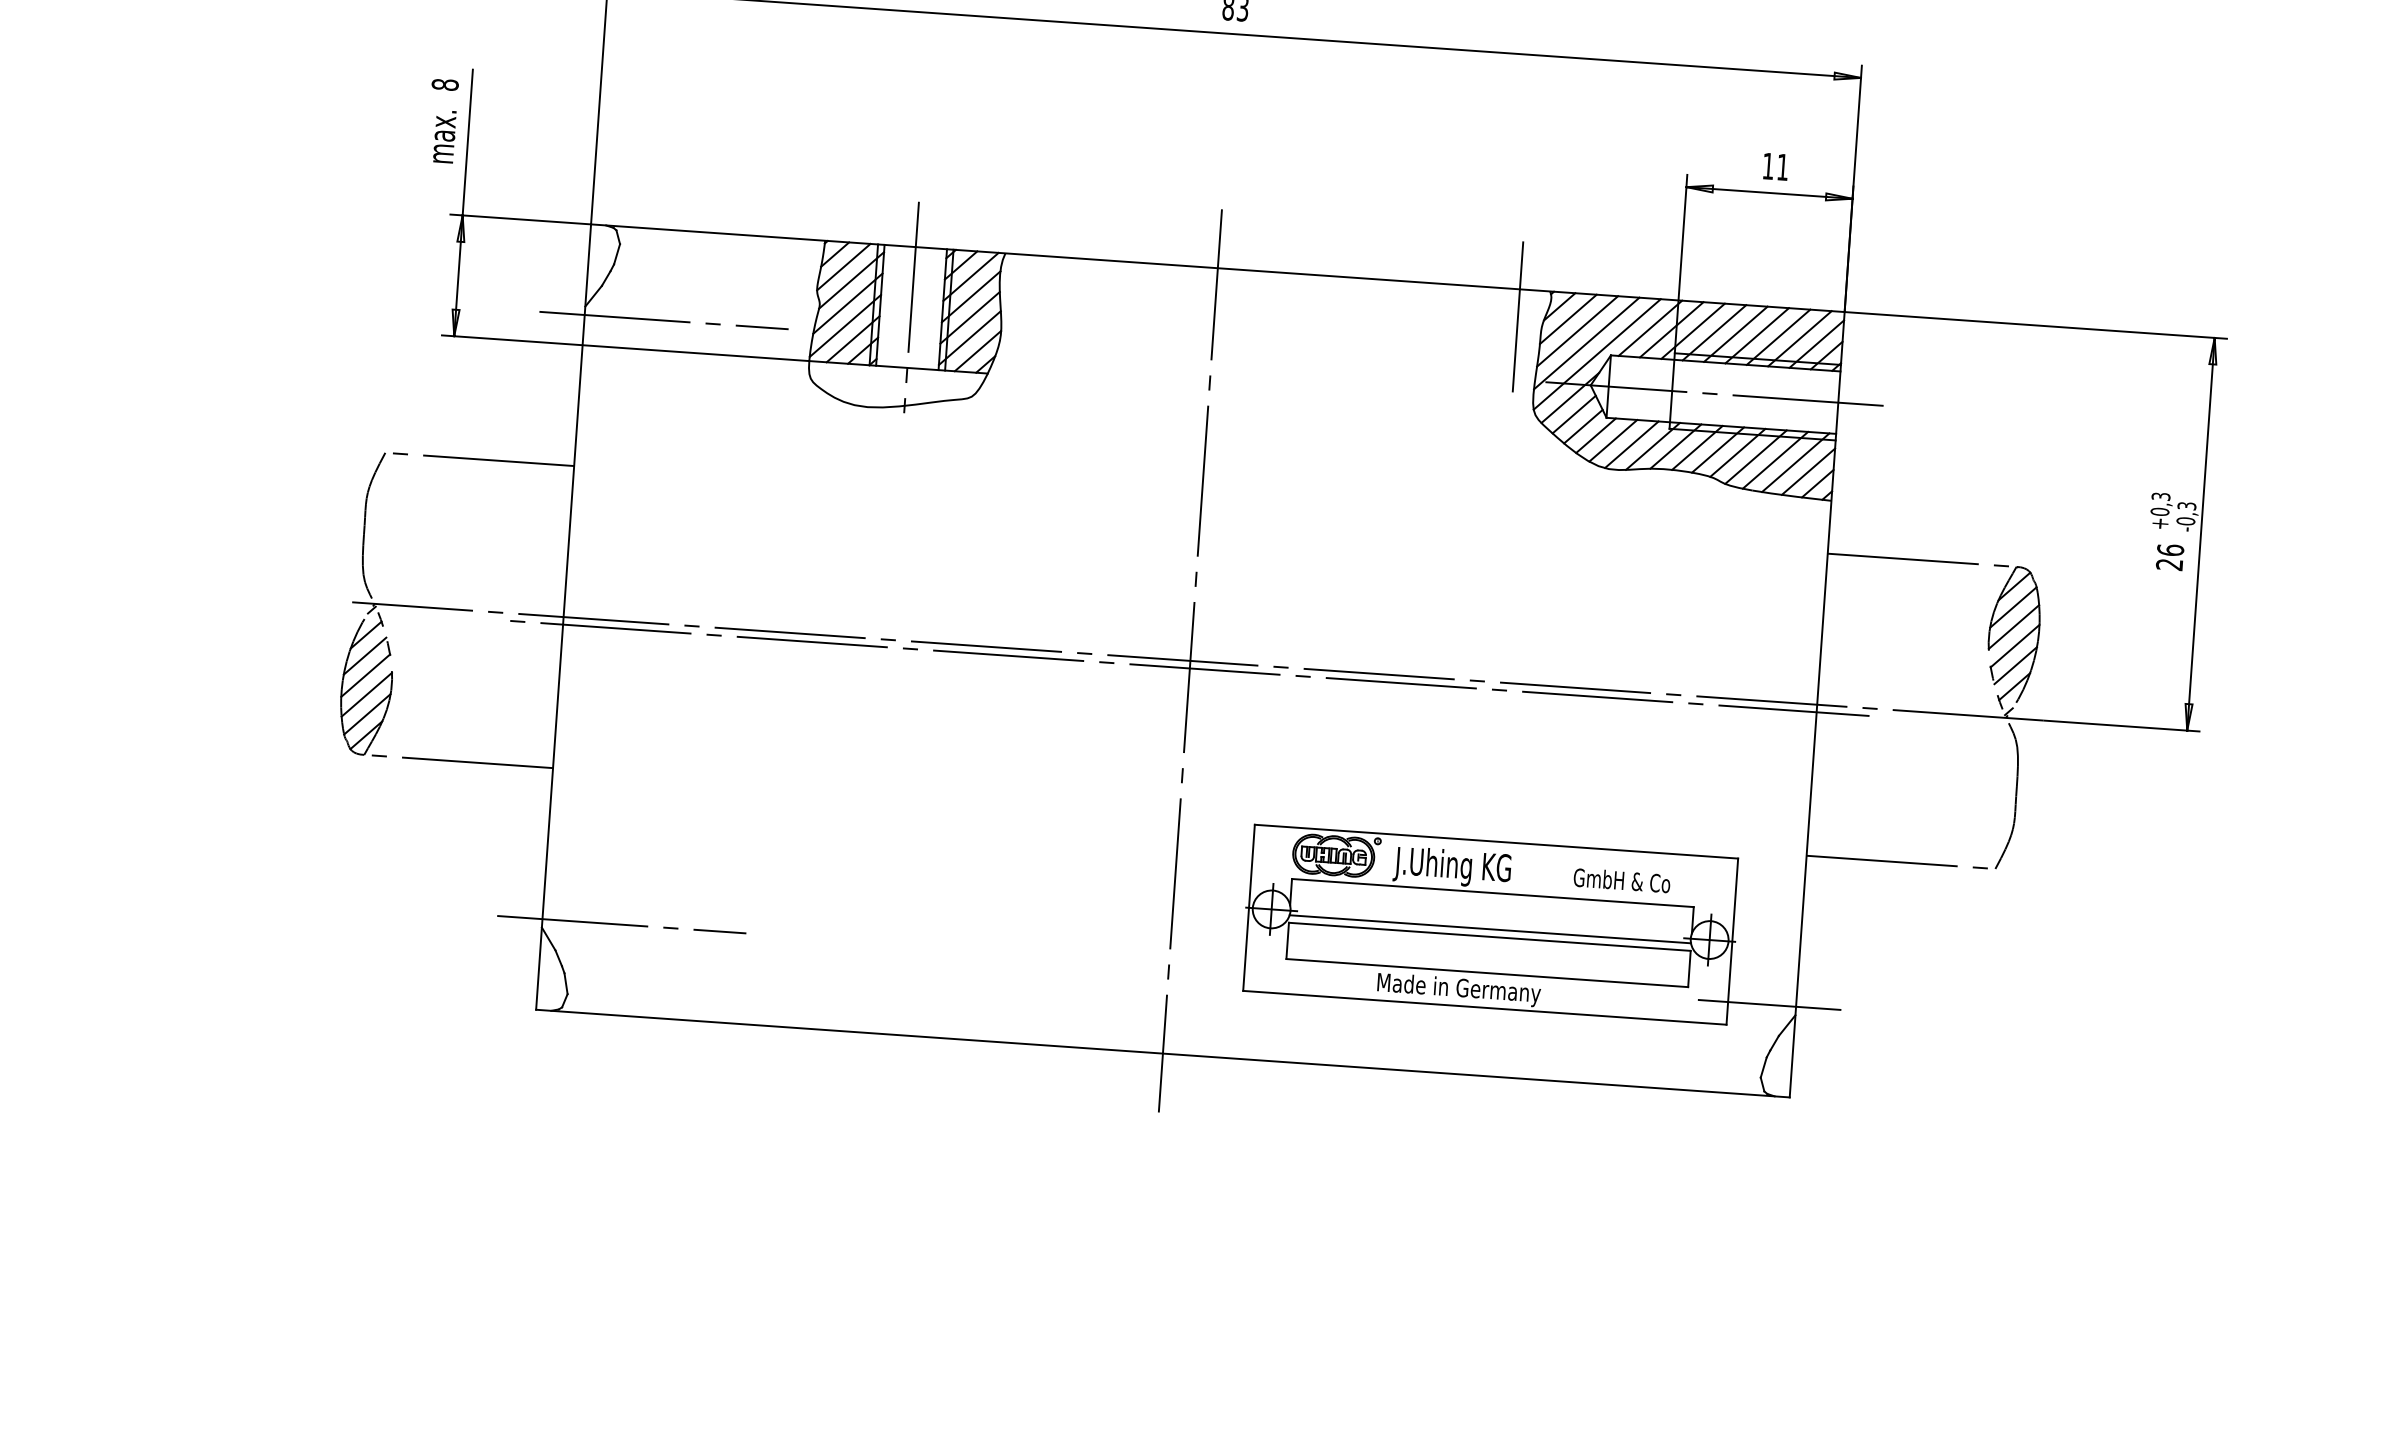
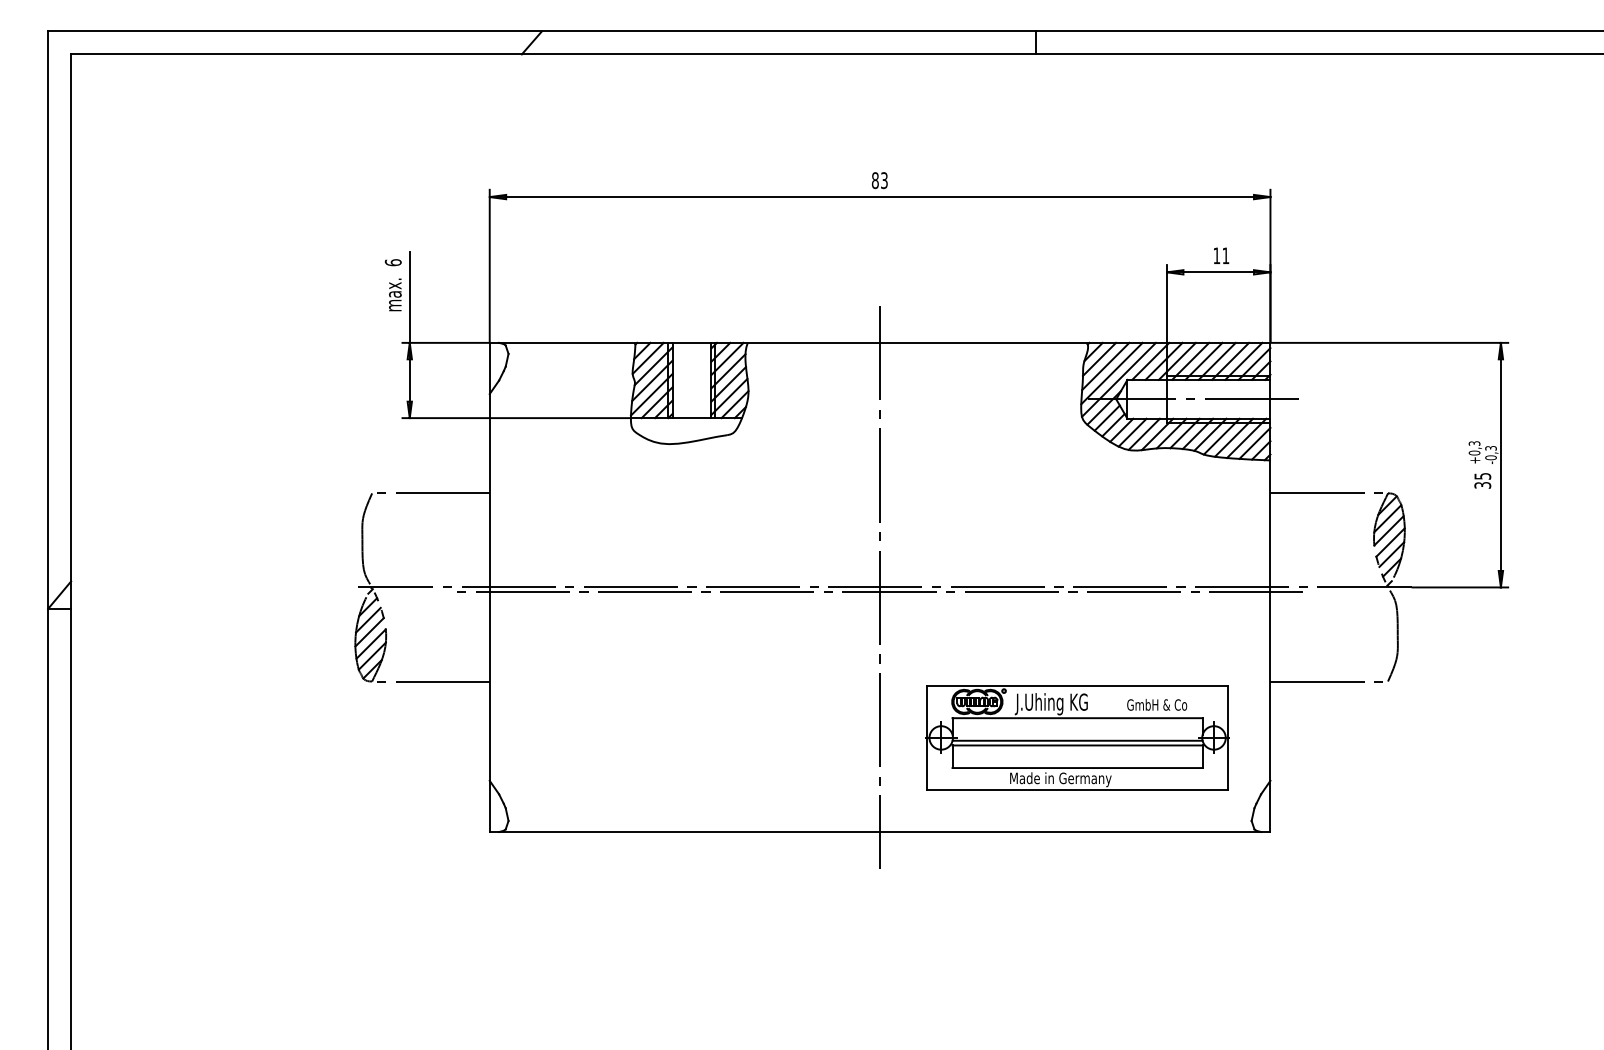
text: (443, 84) -> (392, 262), 8 -> 6
line: (910, 307) -> (691, 380), removed
line: (1518, 319) -> (1068, 361), removed
line: (663, 320) -> (538, 399), removed
text: (2169, 556) -> (1482, 480), 26 -> 35
line: (620, 924) -> (538, 775), removed
line: (1768, 1004) -> (1253, 775), removed

